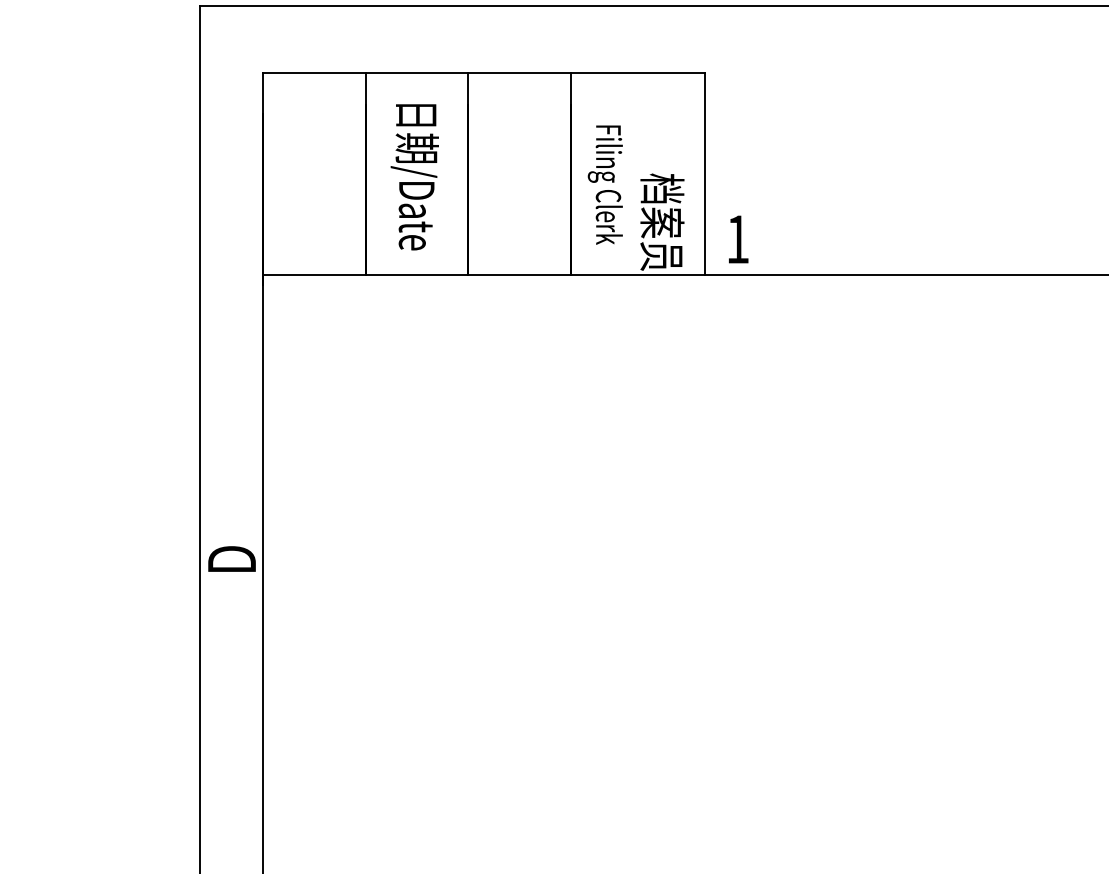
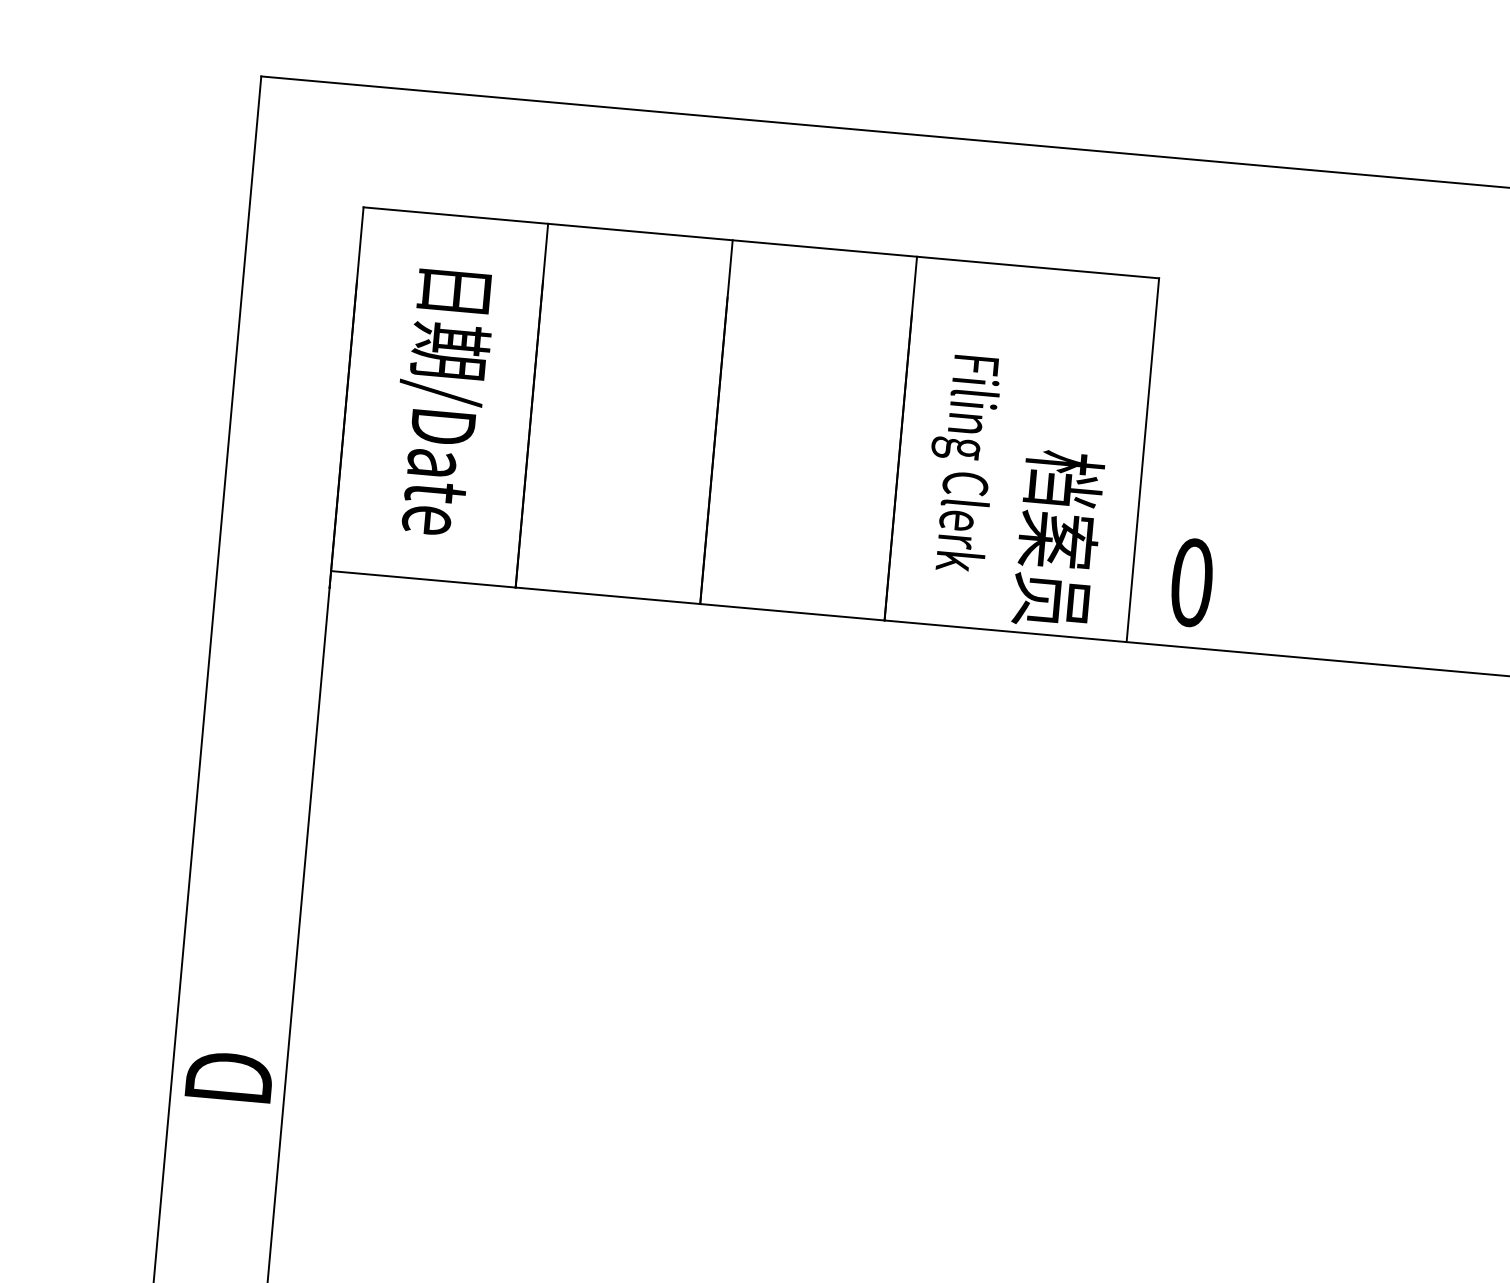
text: (414, 177) -> (441, 403), moved
text: (738, 239) -> (1192, 582), 1 -> 0

